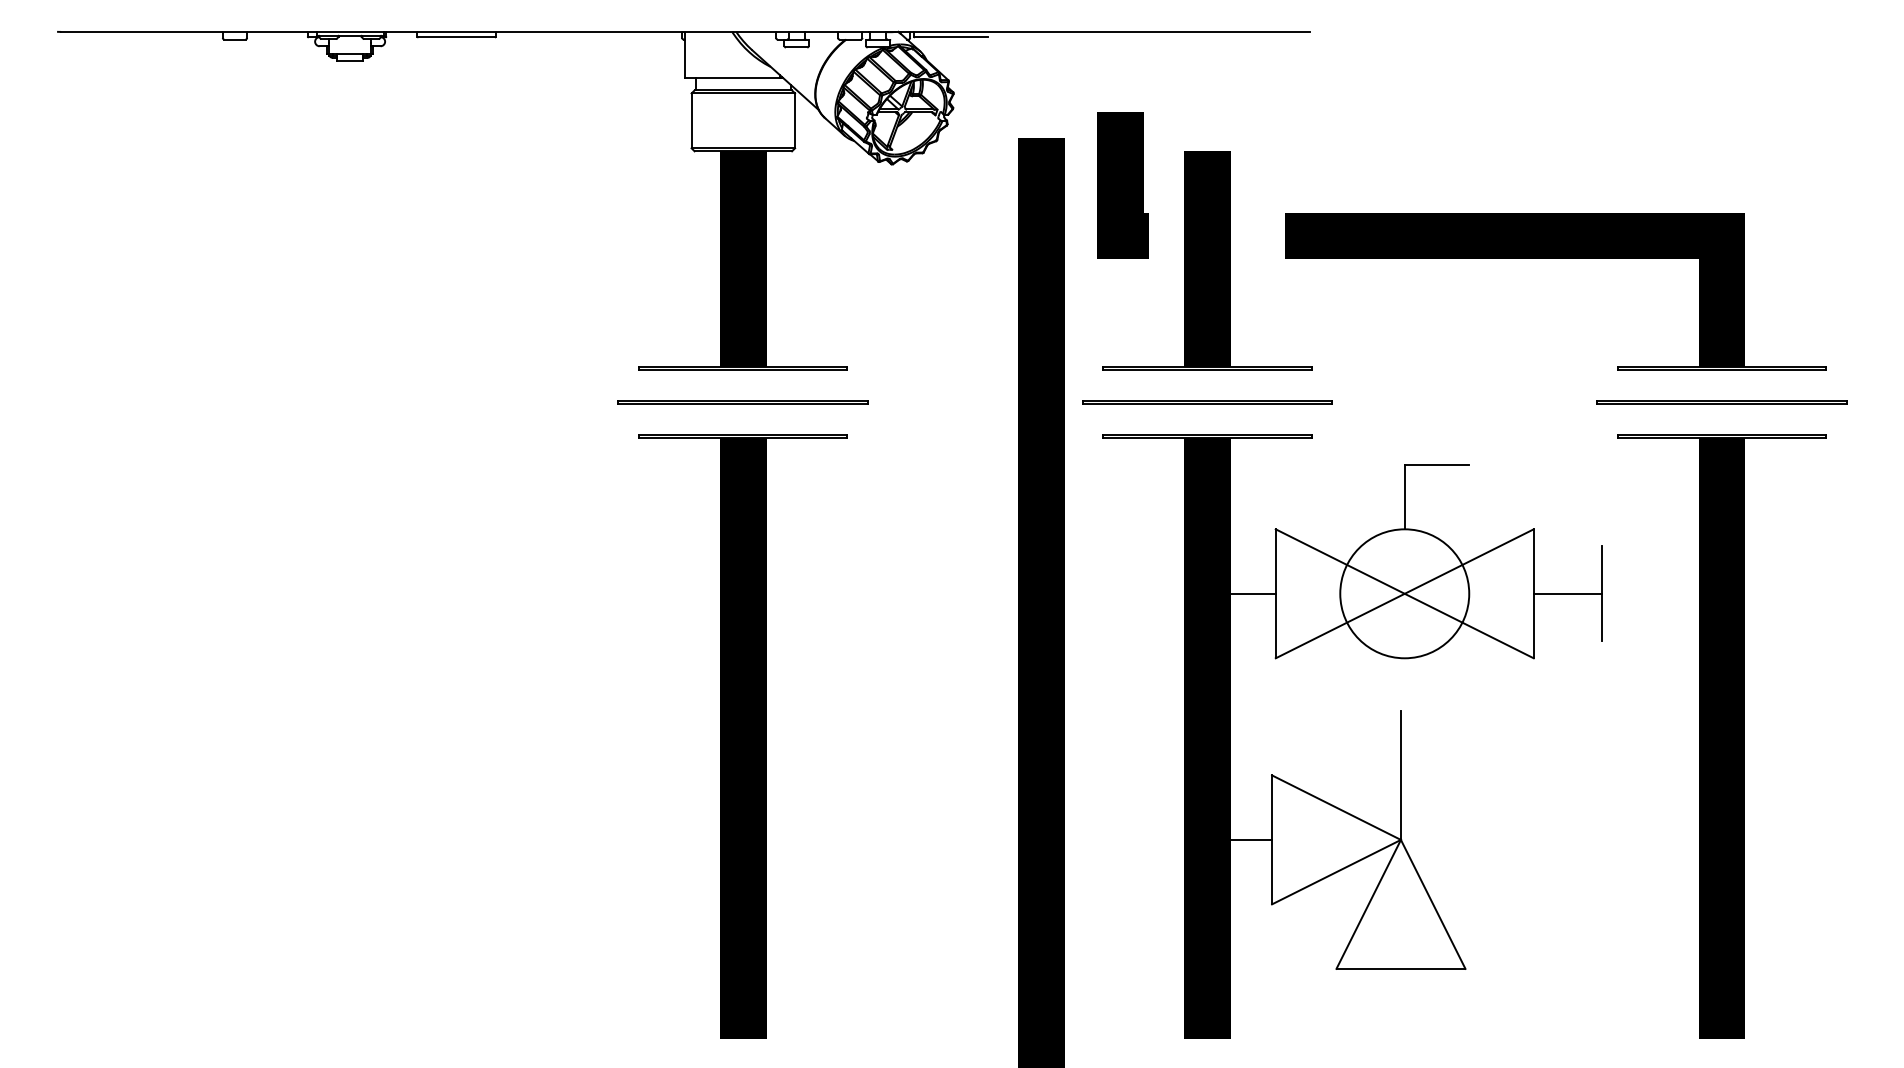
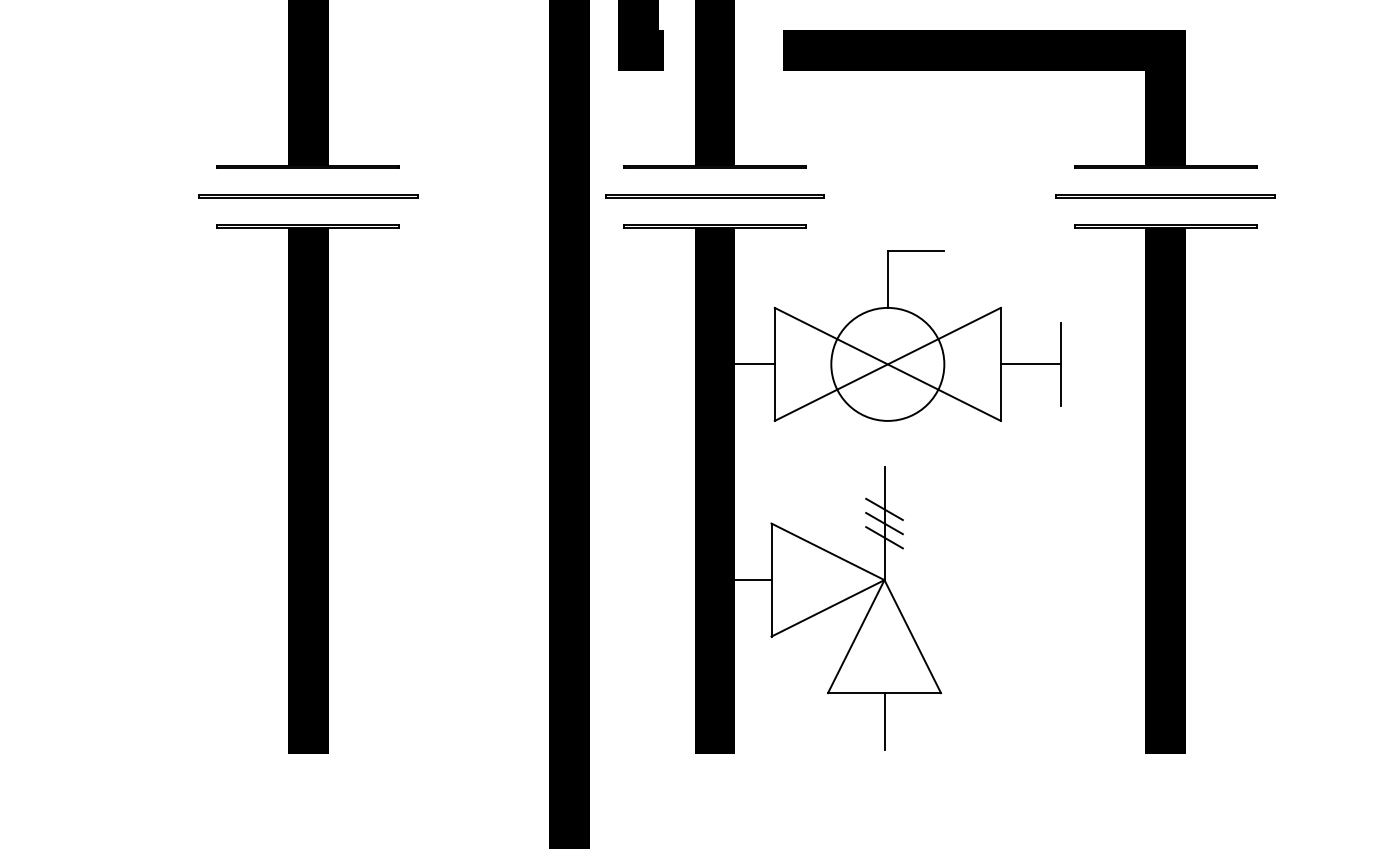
line: (1400, 759) -> (884, 509), added
line: (1400, 775) -> (884, 523), added
line: (1400, 791) -> (884, 537), added
line: (1400, 1000) -> (884, 720), added

